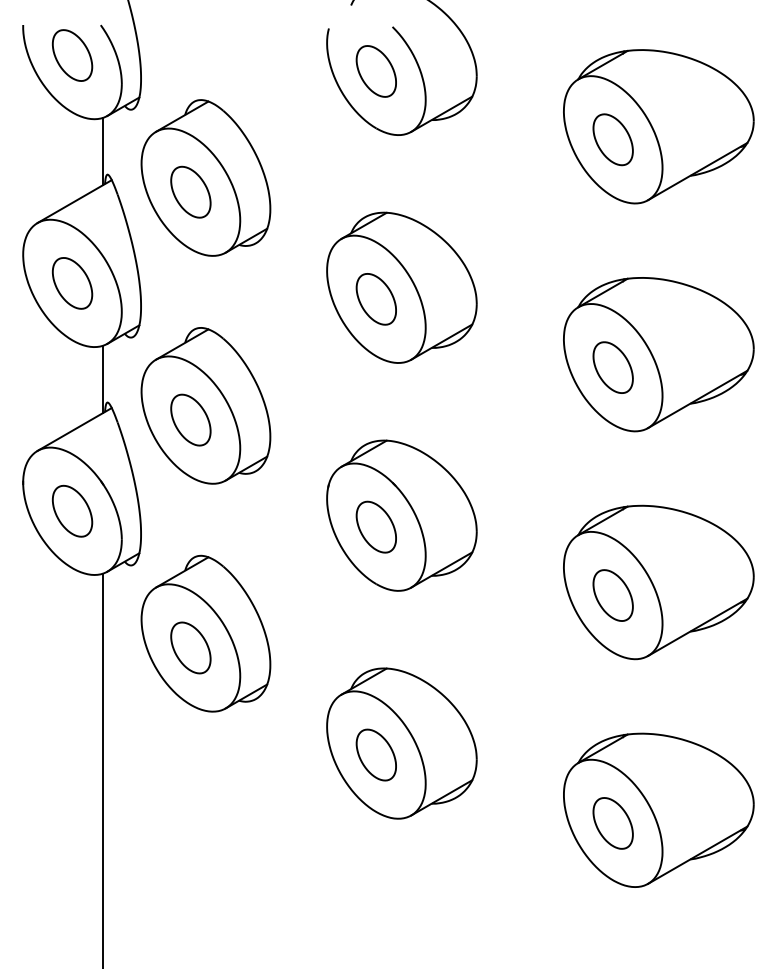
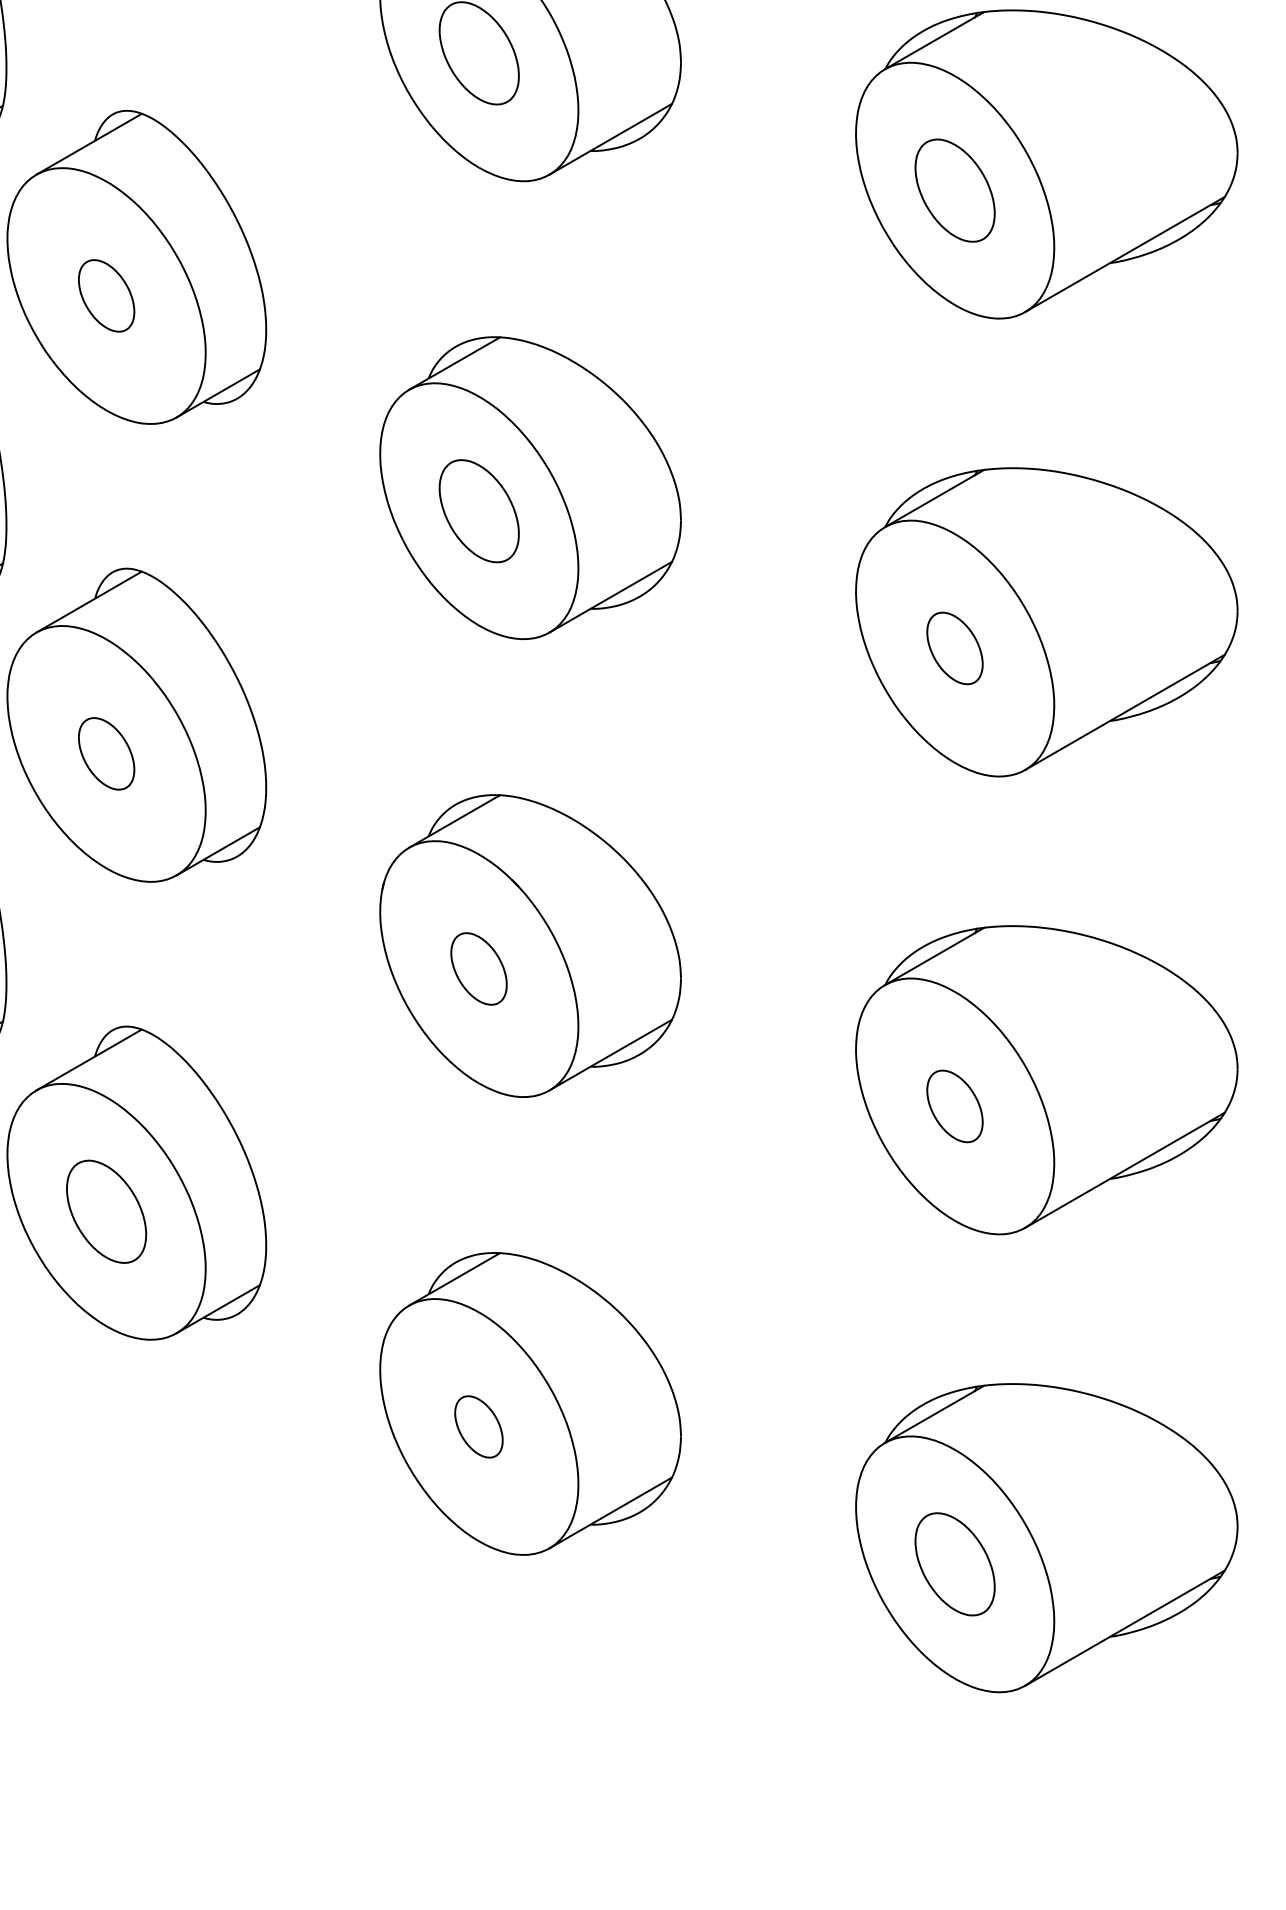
part: (190, 191) -> (105, 294), size x0.7
part: (612, 367) -> (953, 648), size x0.7
part: (190, 419) -> (105, 752), size x0.7
part: (375, 526) -> (477, 967), size x0.7
part: (612, 595) -> (953, 1106), size x0.7
part: (375, 754) -> (477, 1425), size x0.6

